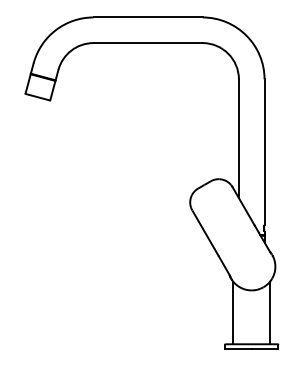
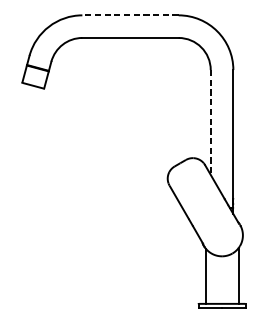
line: (148, 17) -> (130, 15), solid -> dashed
line: (238, 139) -> (210, 123), solid -> dashed

